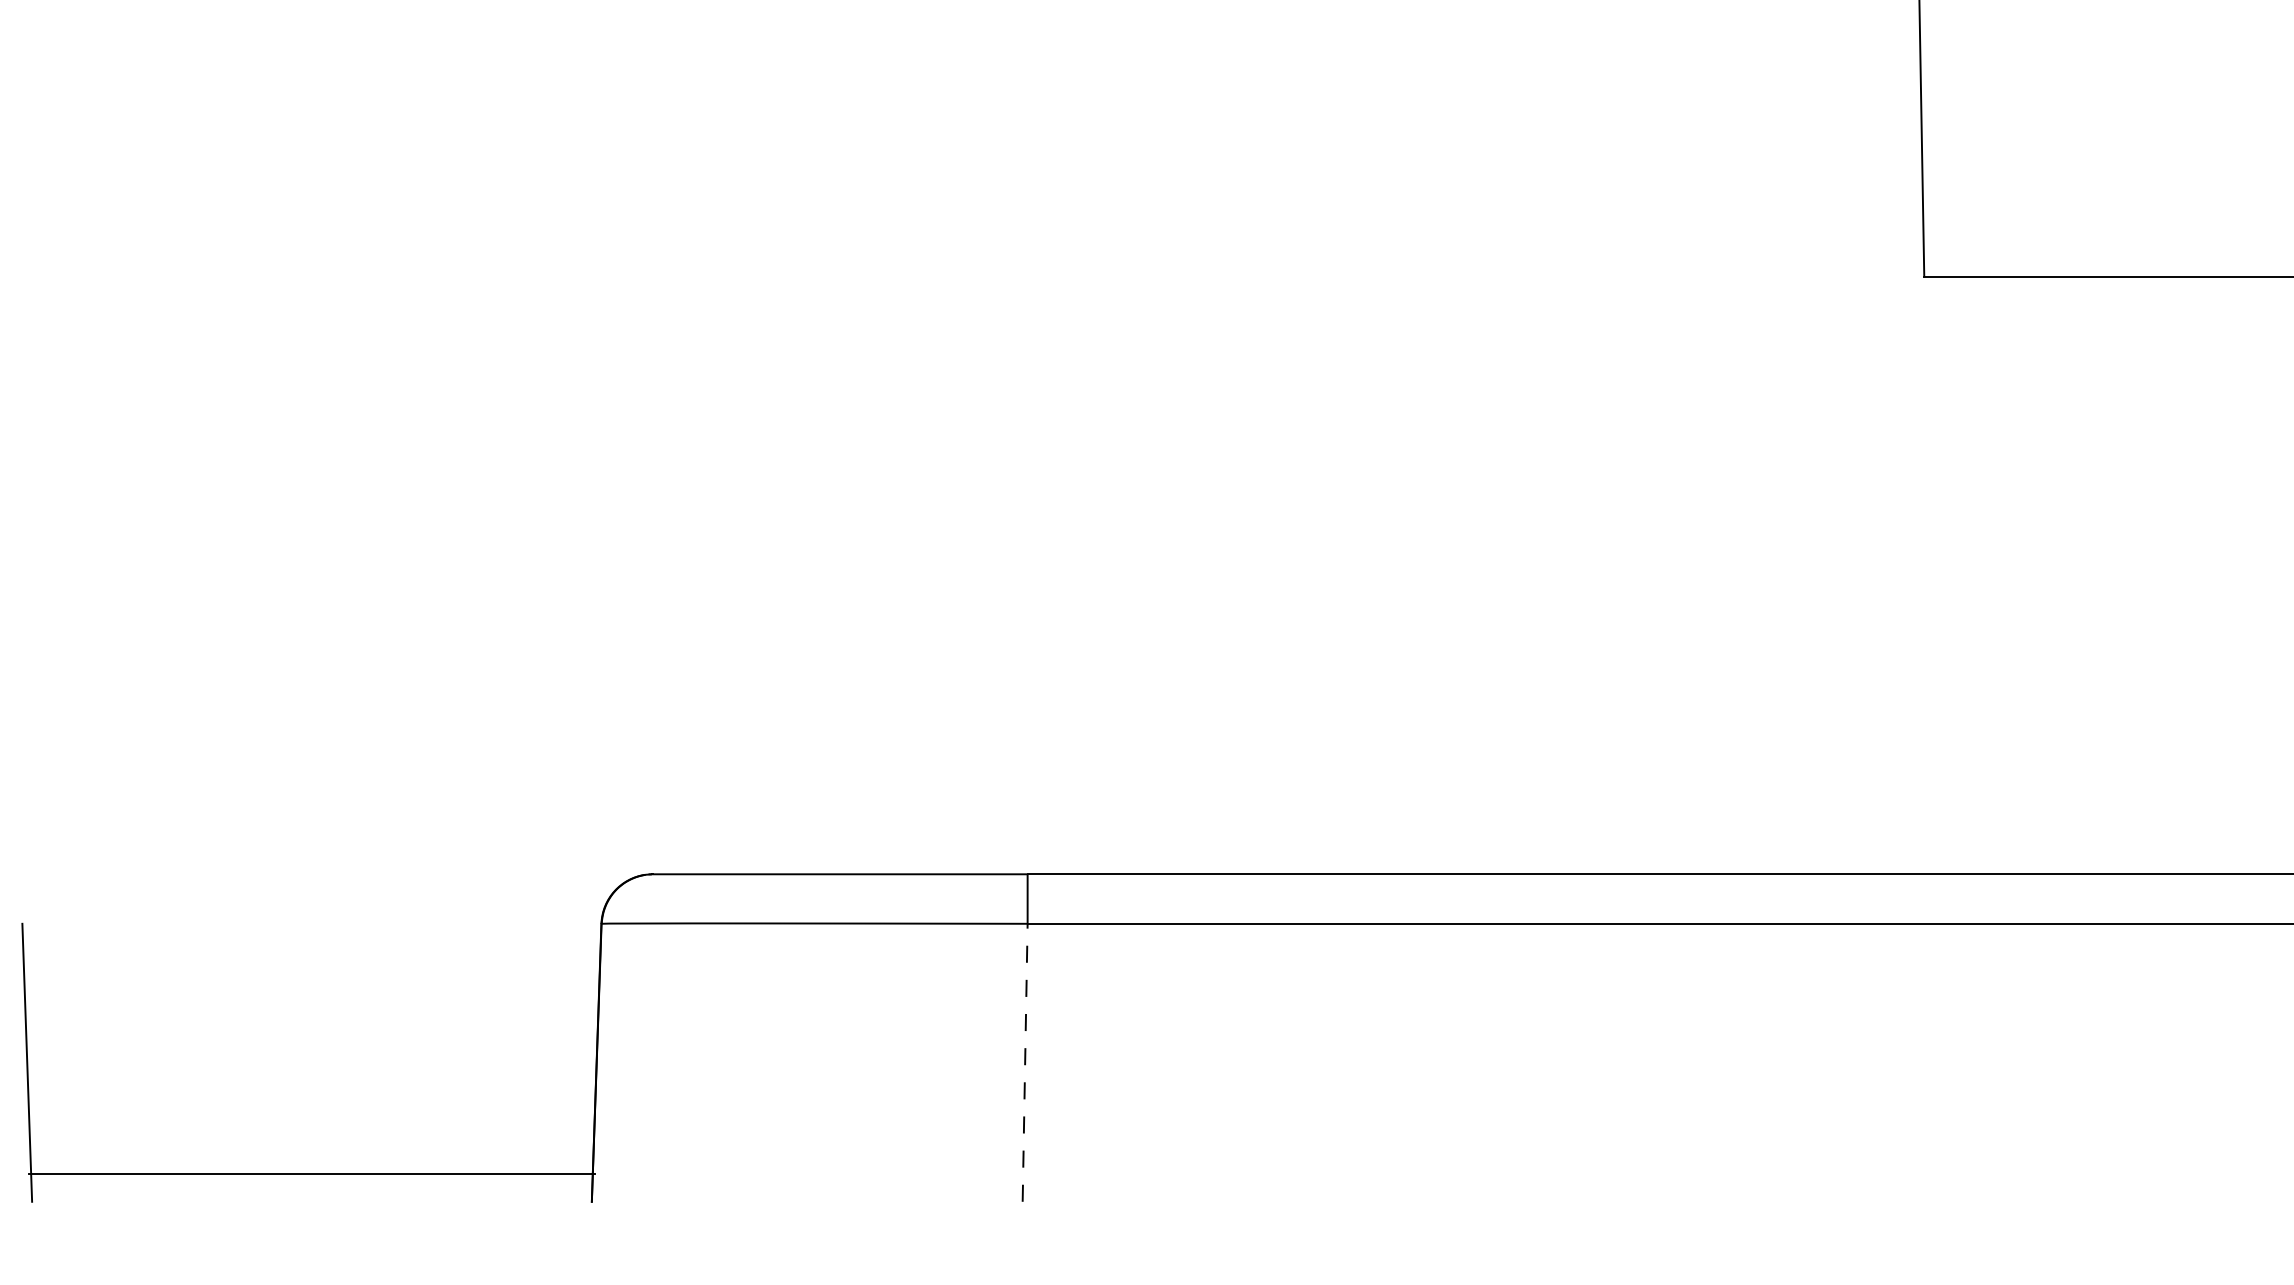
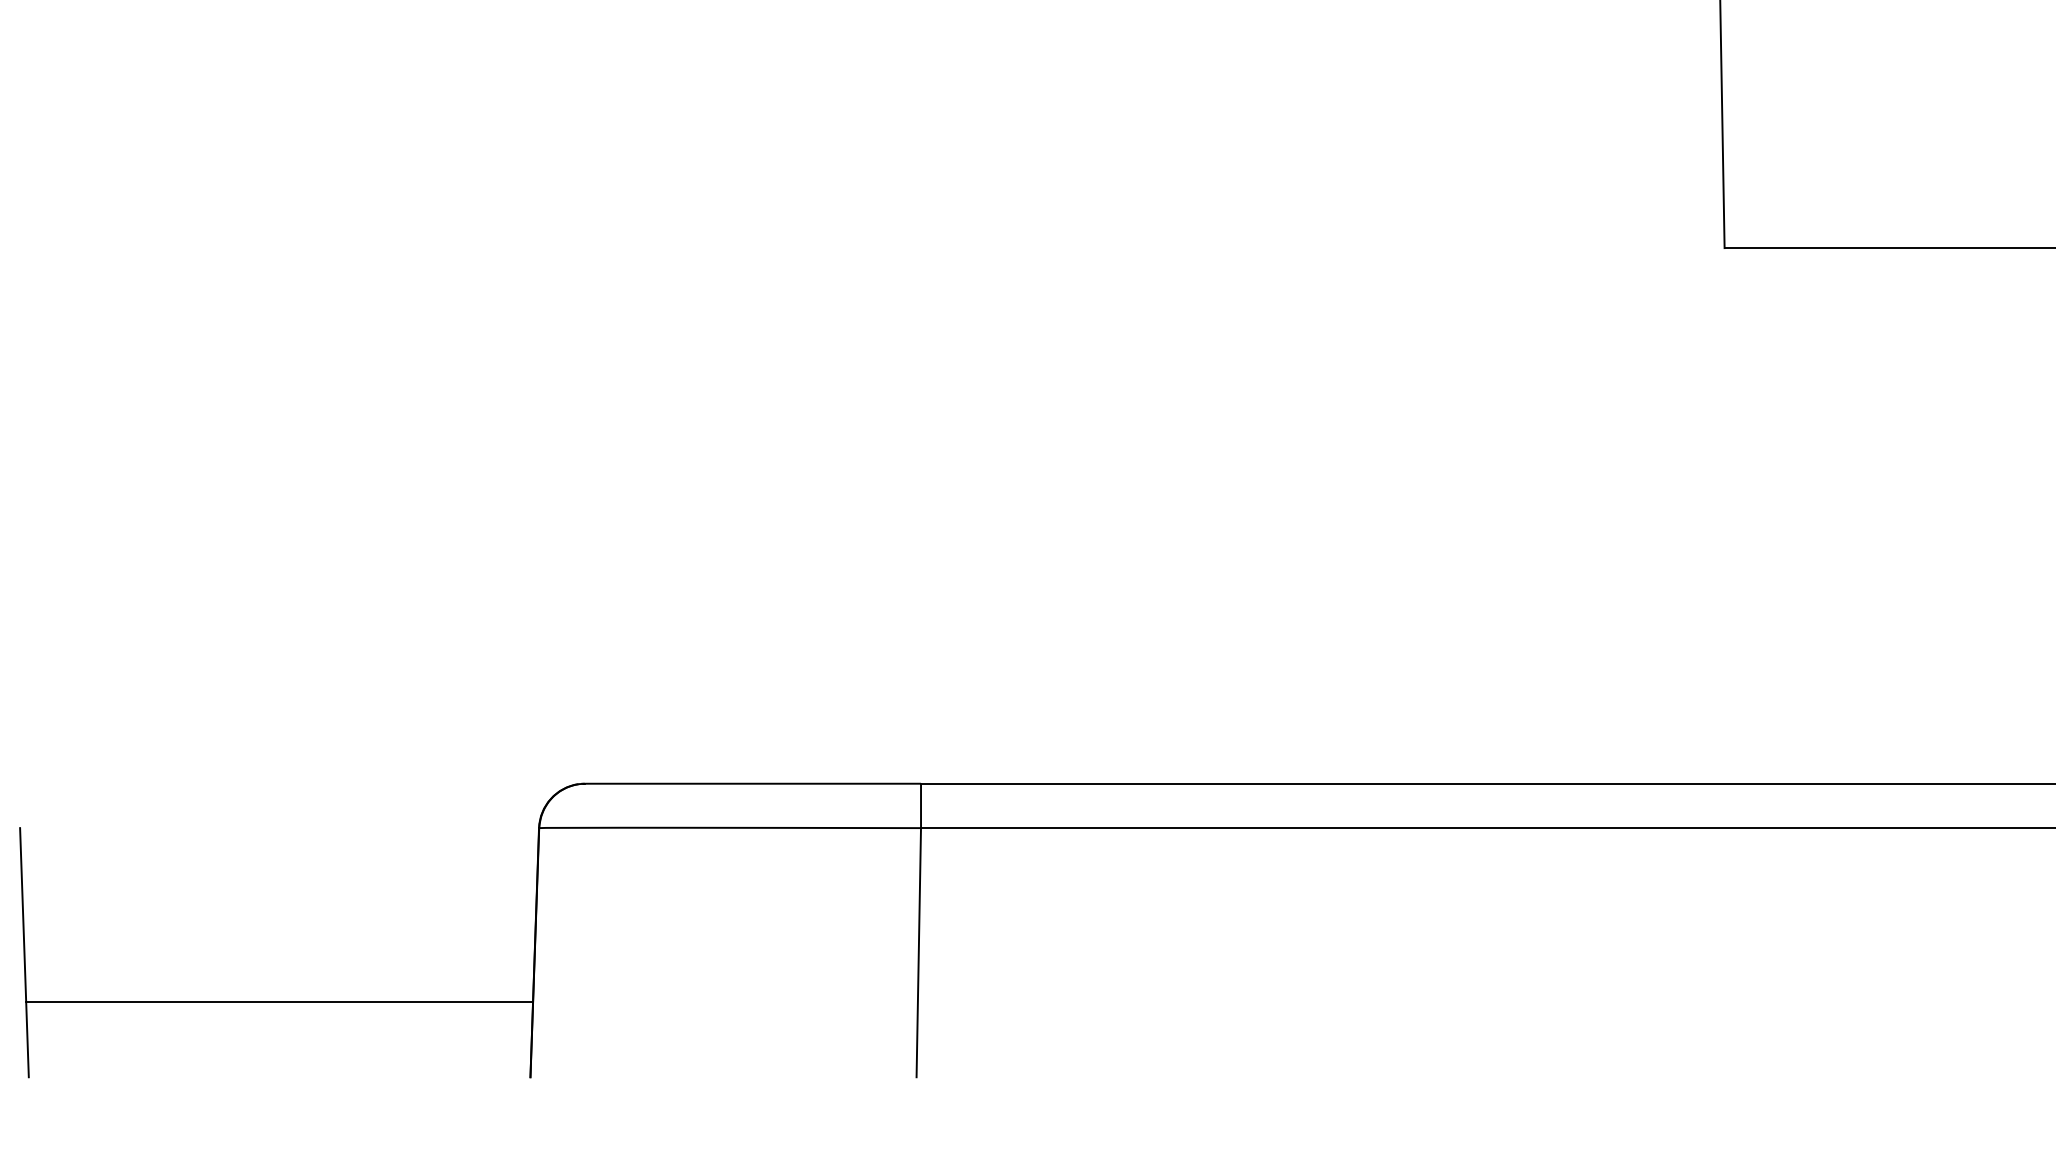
line: (1024, 1062) -> (918, 952), dashed -> solid
line: (311, 1174) -> (279, 1002), moved

